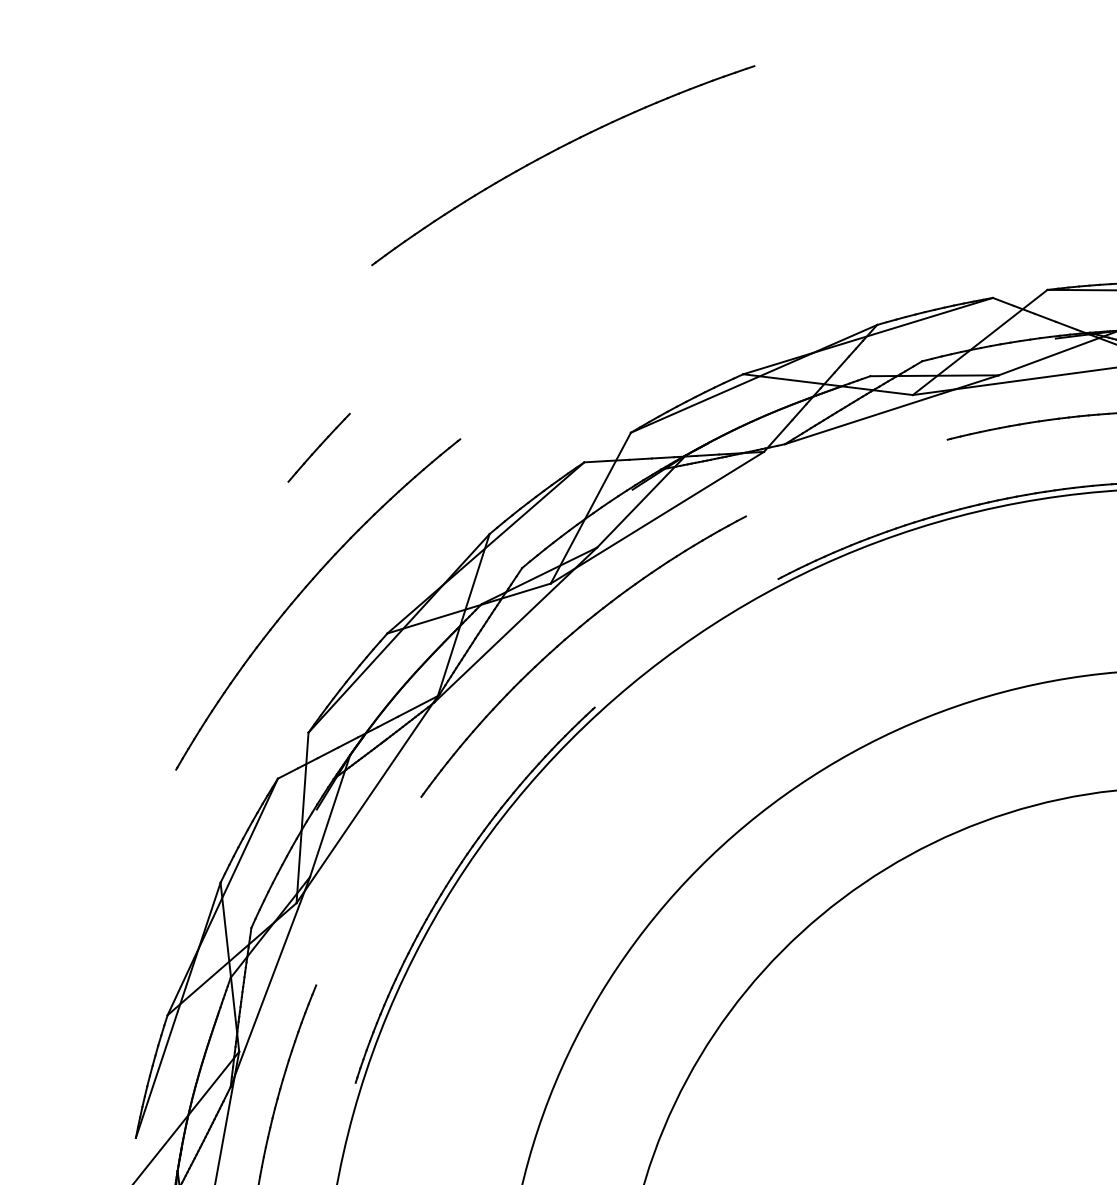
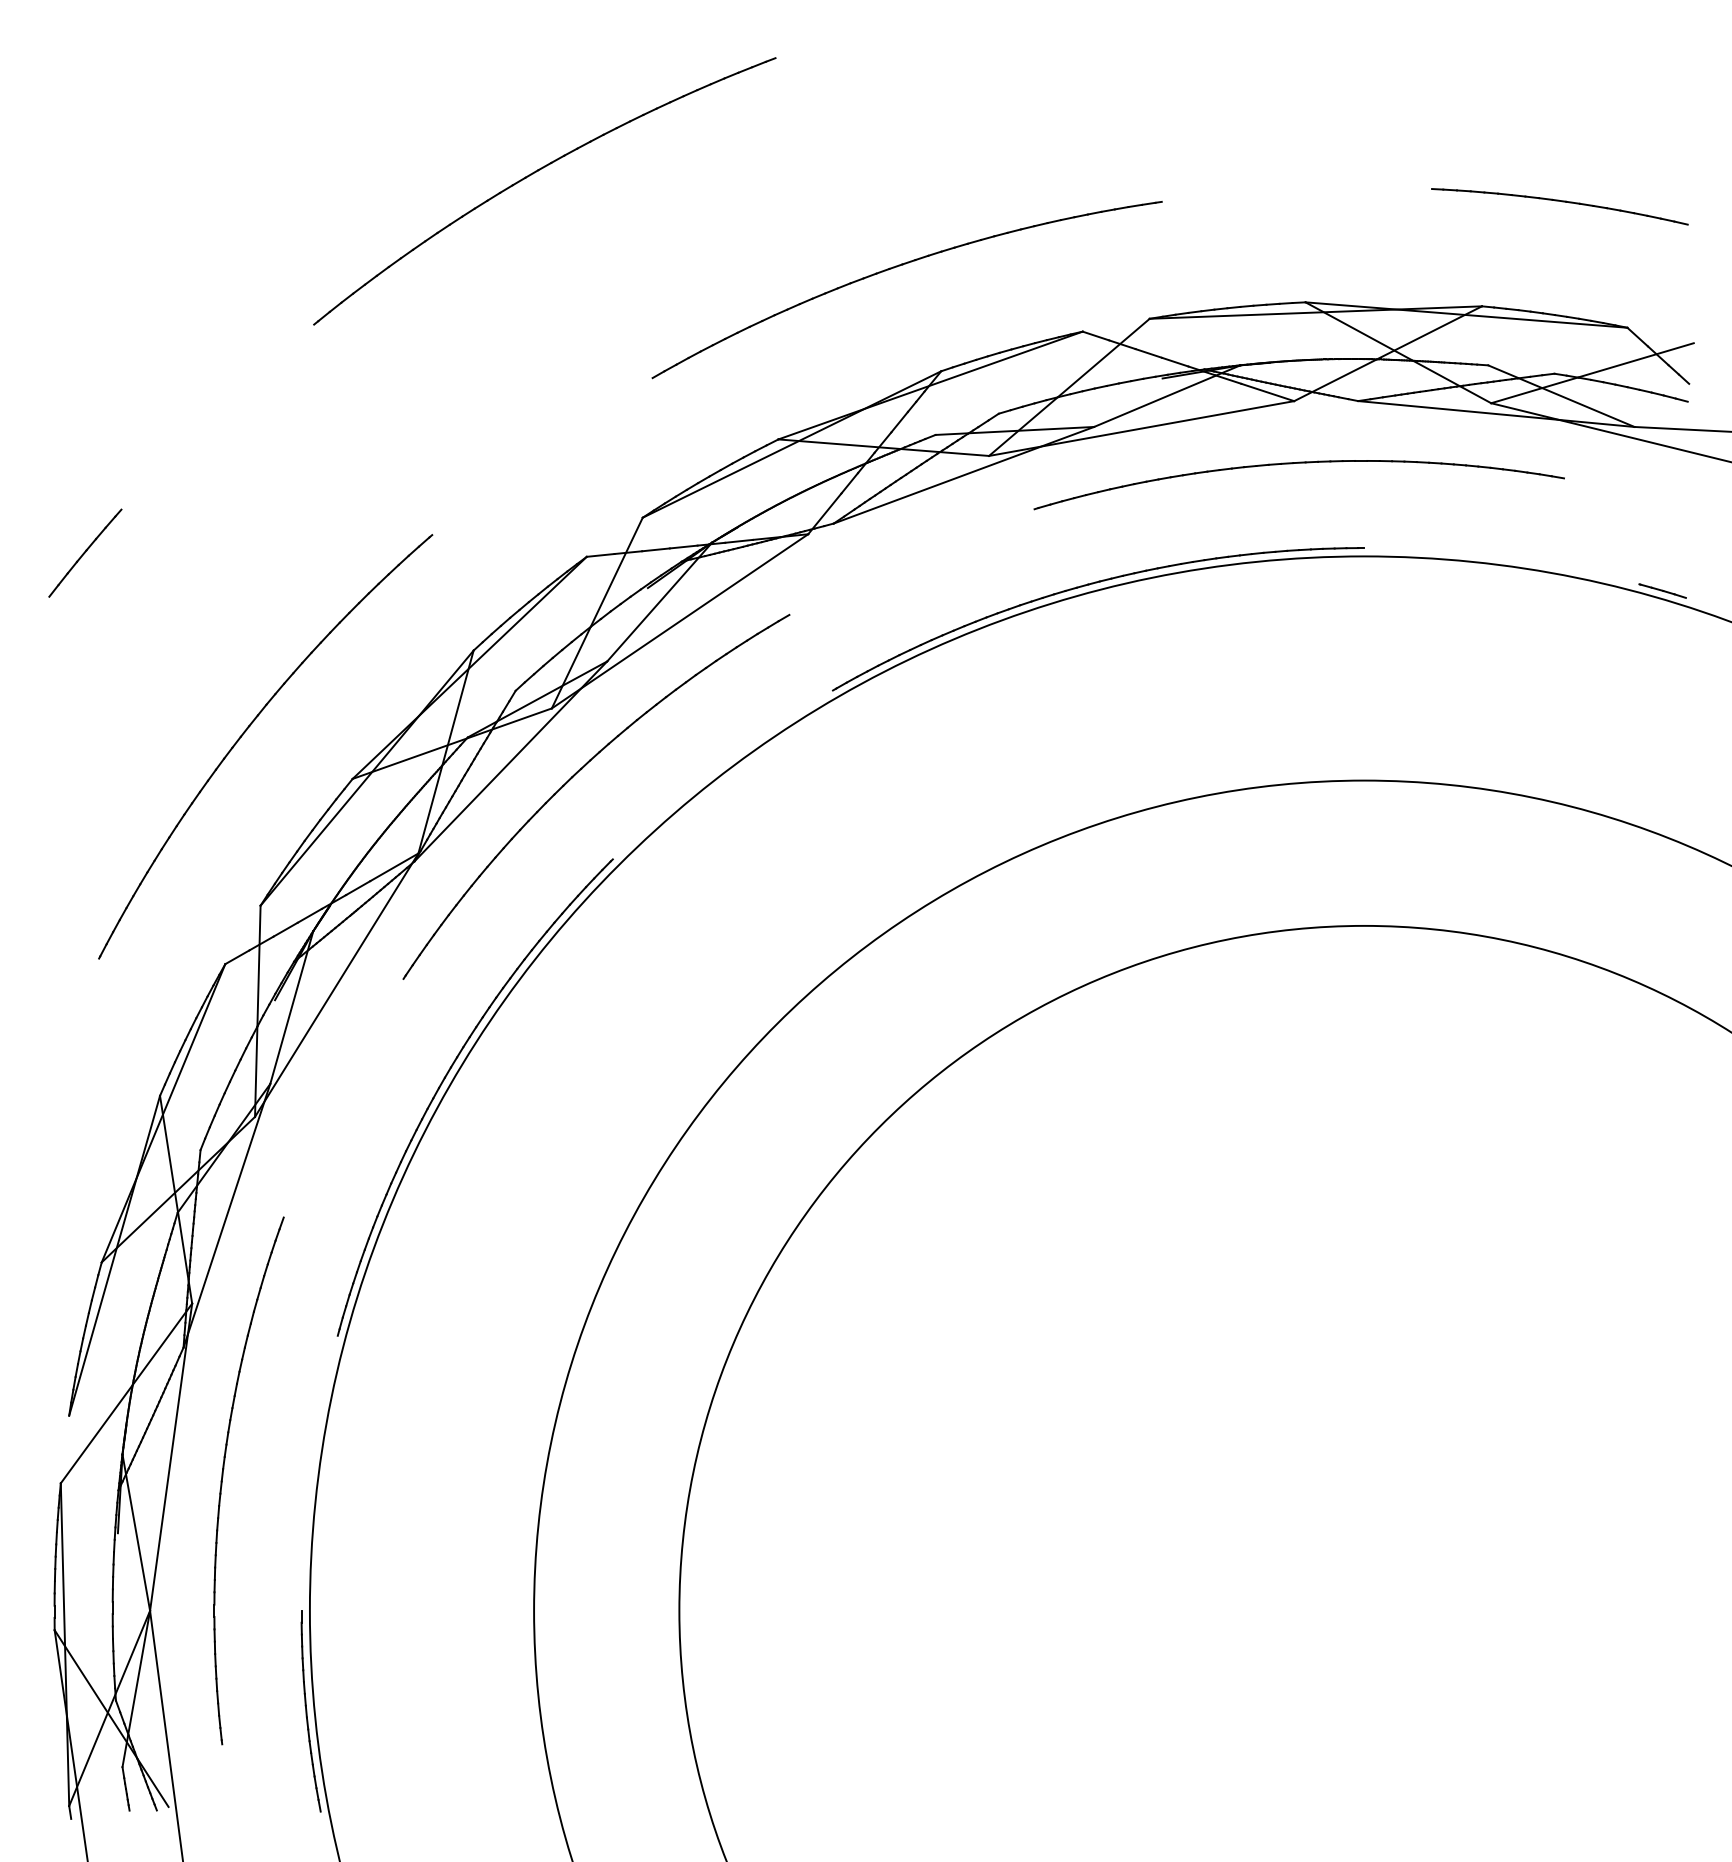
part: (845, 239) -> (897, 267), added
line: (319, 447) -> (85, 552), moved

